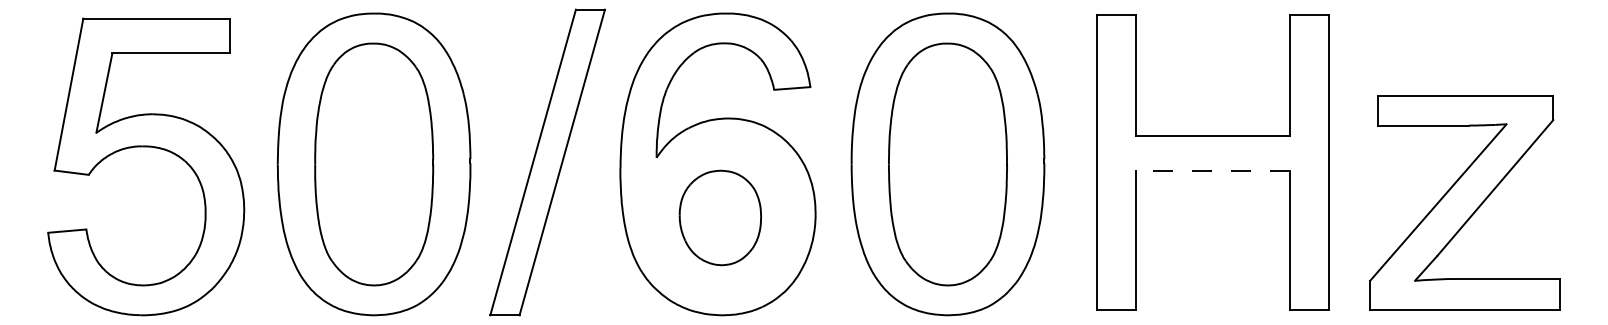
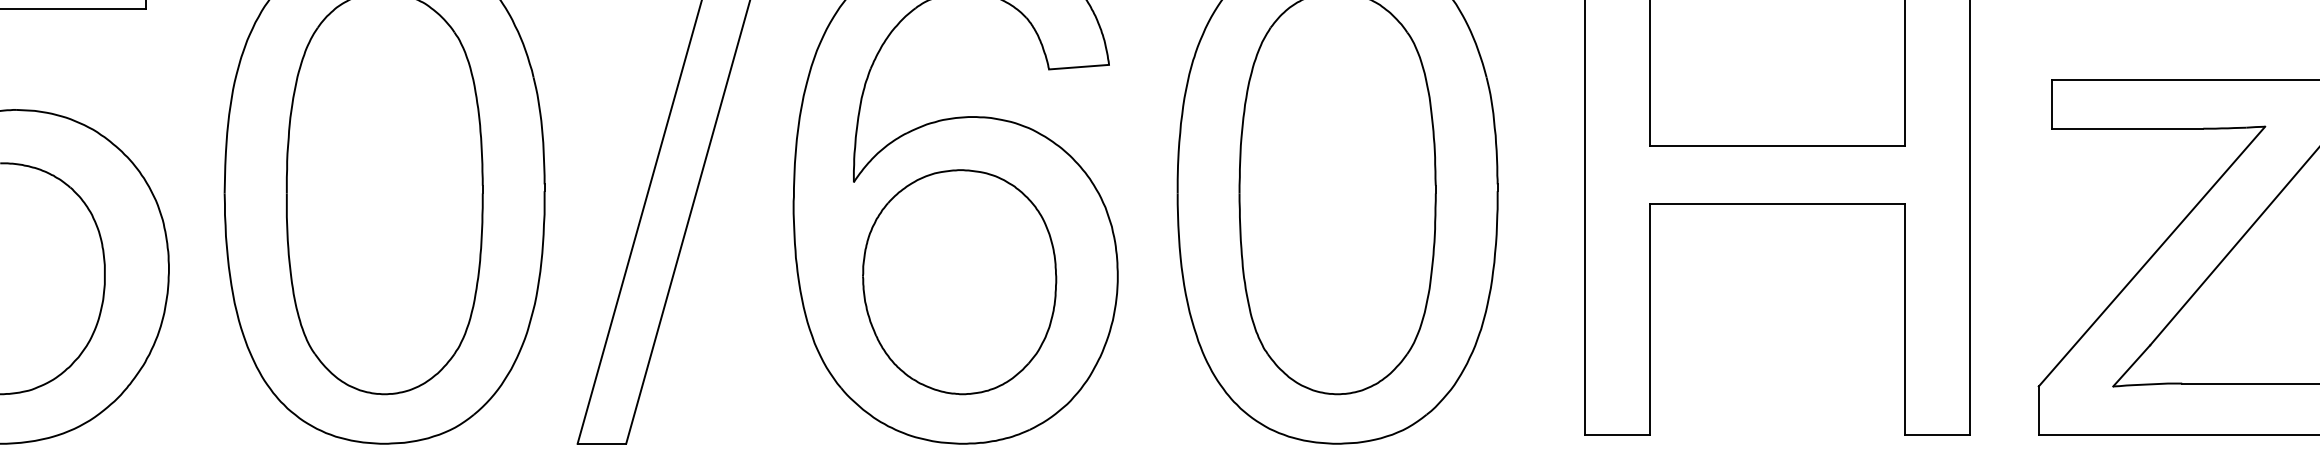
line: (1213, 170) -> (1778, 203), dashed -> solid
part: (720, 217) -> (959, 281), size x1.43

